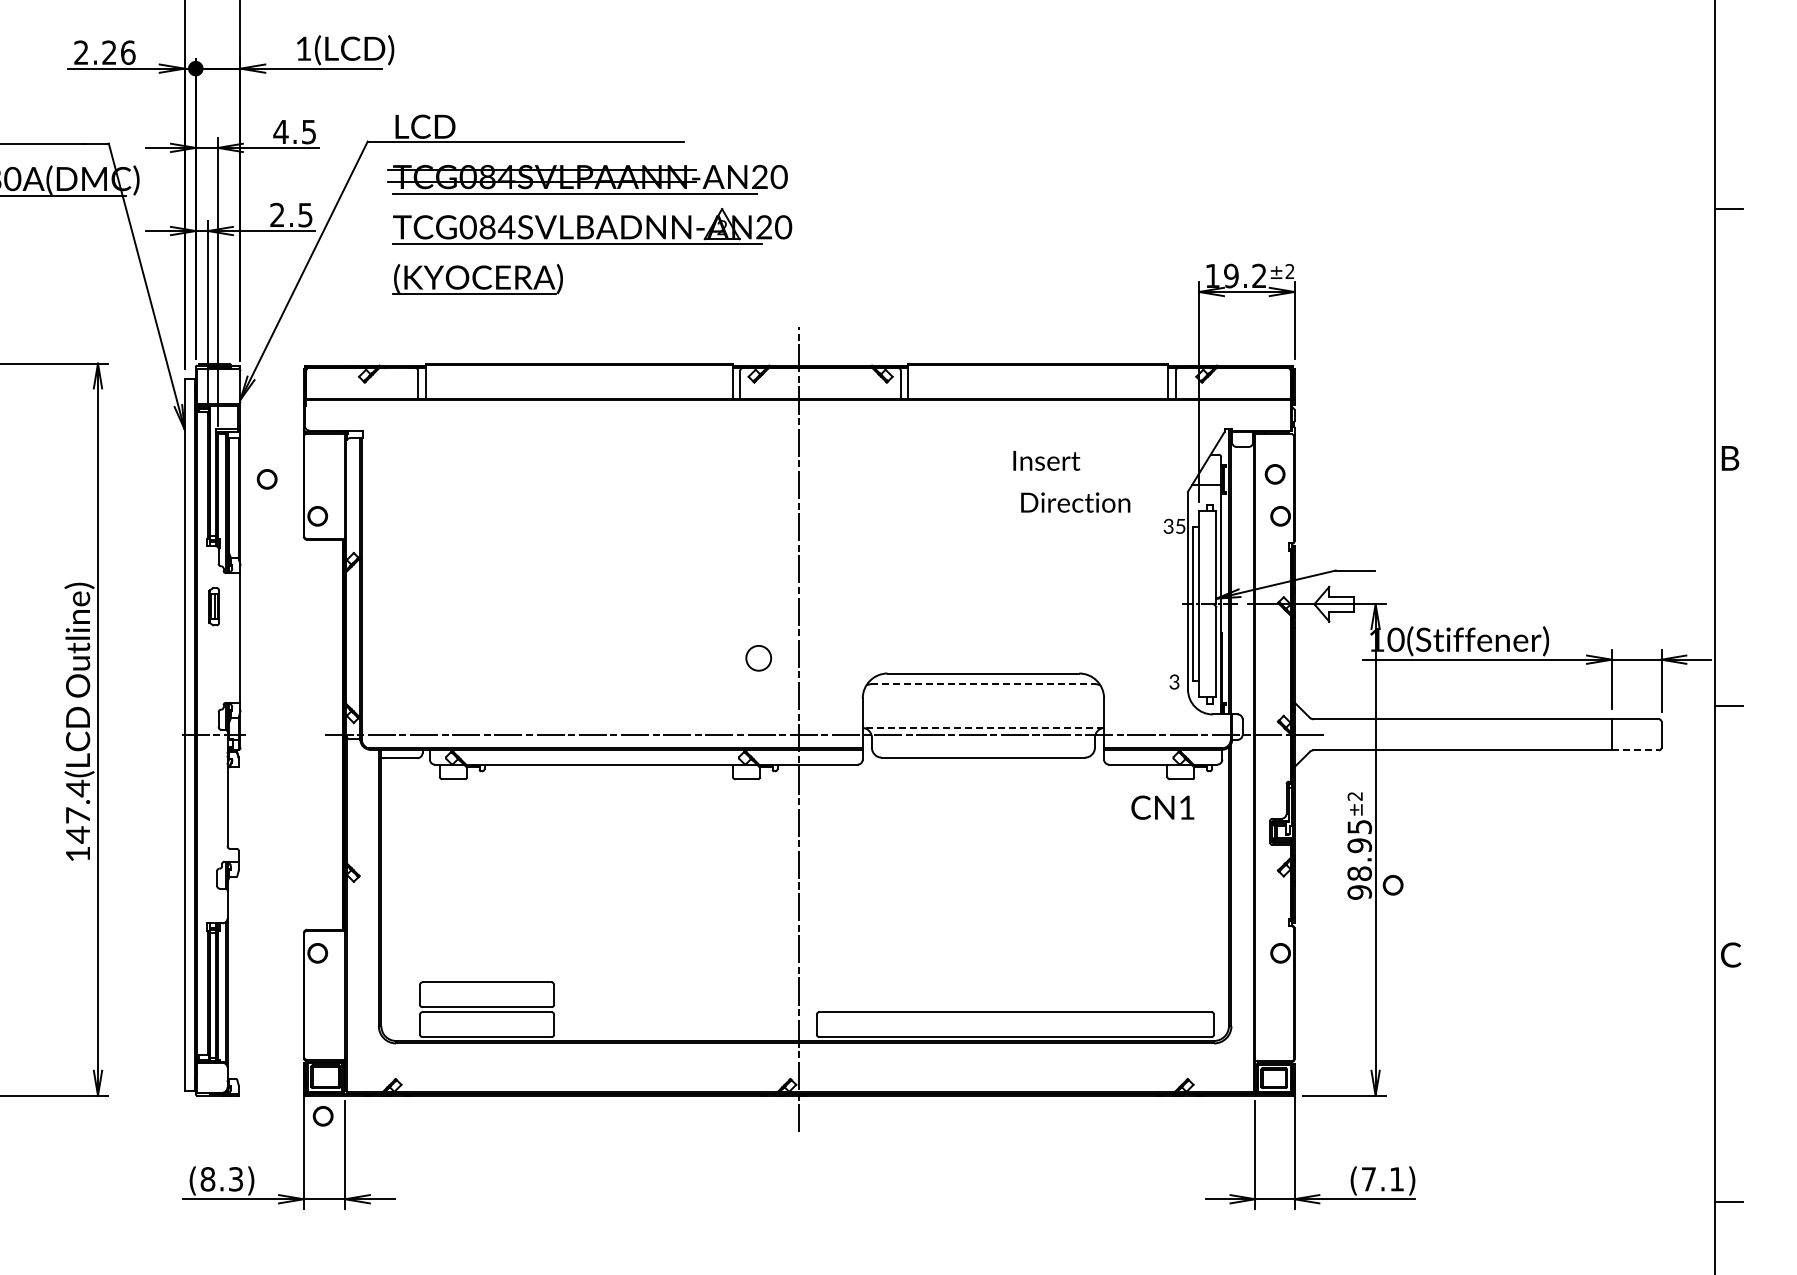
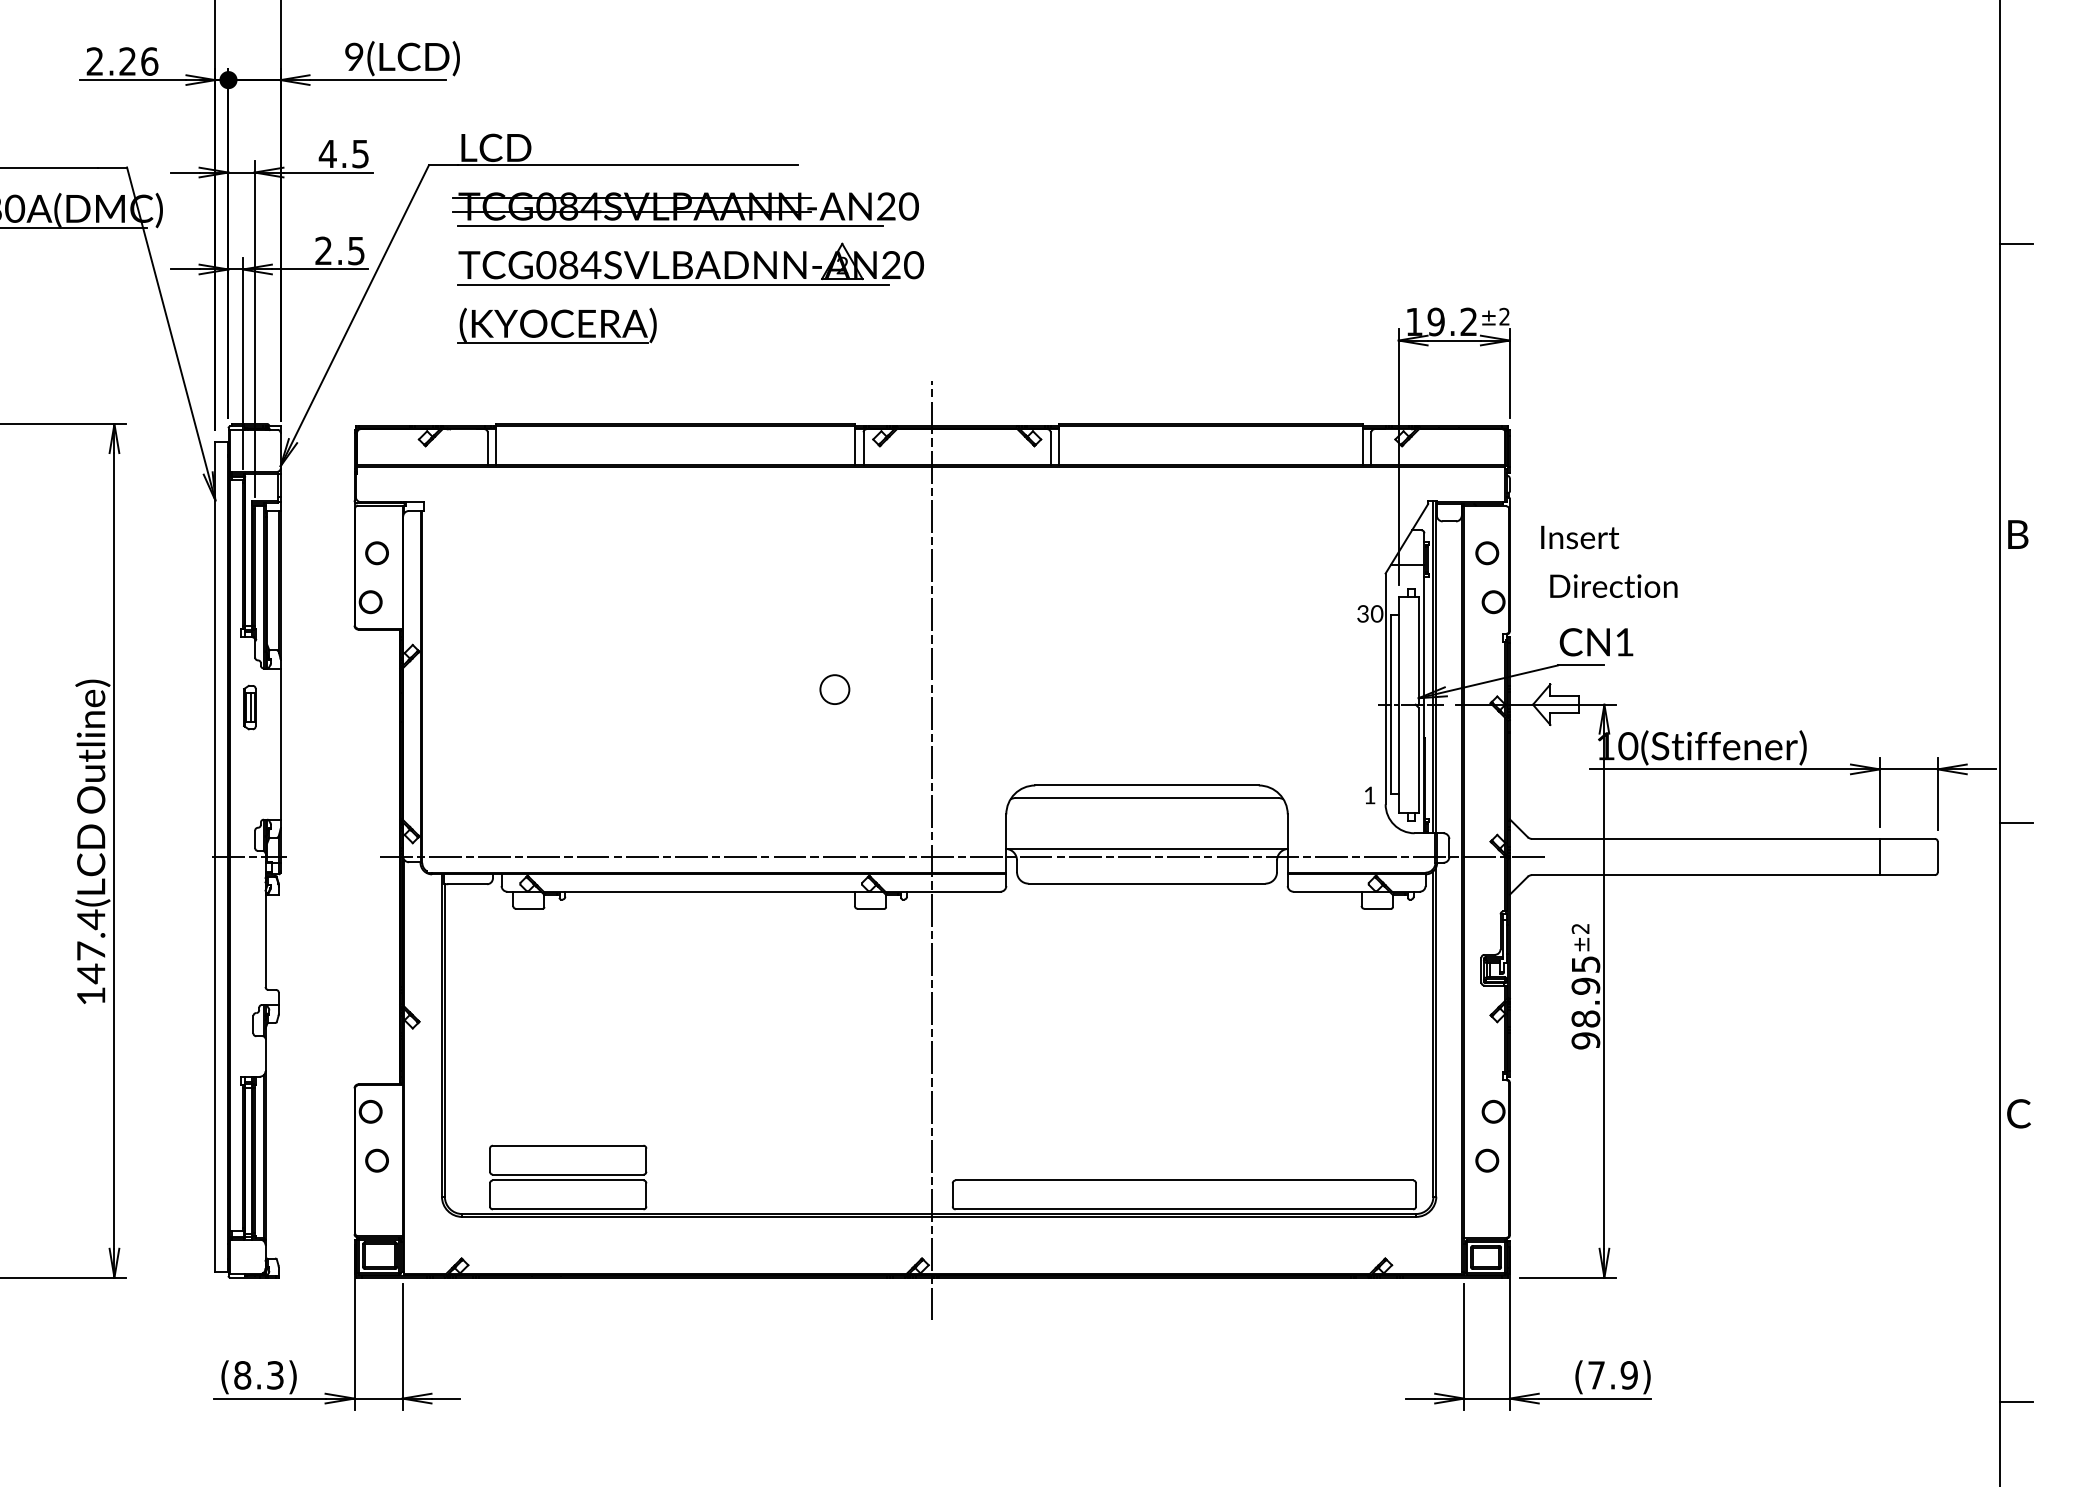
text: (303, 48) -> (354, 56), 1(LCD) -> 9(LCD)
part: (266, 479) -> (376, 553), moved
text: (1071, 481) -> (1608, 561), moved
text: (1180, 525) -> (1376, 612), 35 -> 30
circle: (758, 658) -> (834, 689), moved
text: (1174, 681) -> (1369, 794), 3 -> 1
line: (983, 684) -> (1147, 798), dashed -> solid
line: (983, 727) -> (1147, 848), dashed -> solid
line: (1635, 750) -> (1907, 875), dashed -> solid
text: (1162, 807) -> (1596, 642), moved
part: (1392, 885) -> (1486, 1160), moved
part: (322, 1116) -> (376, 1160), moved
text: (1396, 1179) -> (1628, 1375), (7.1) -> (7.9)

